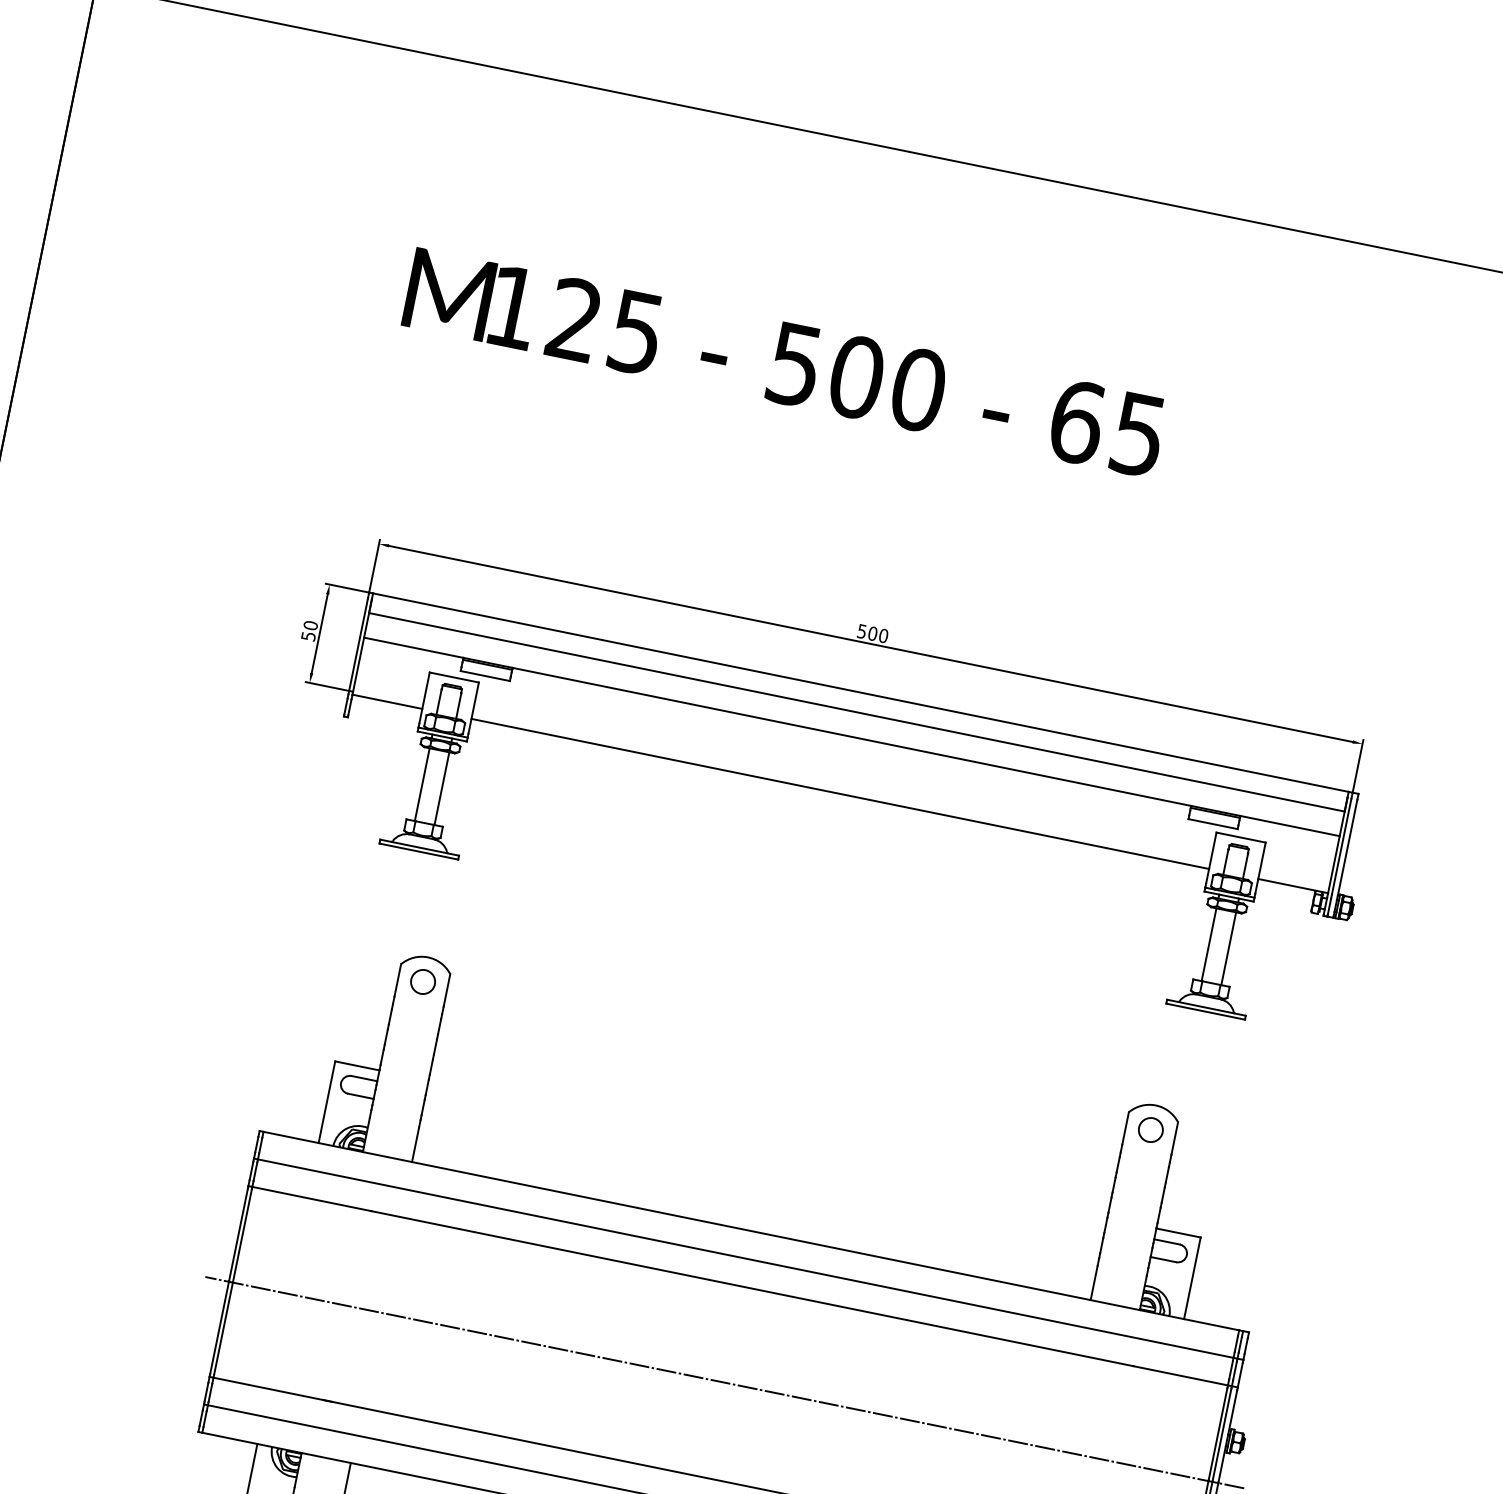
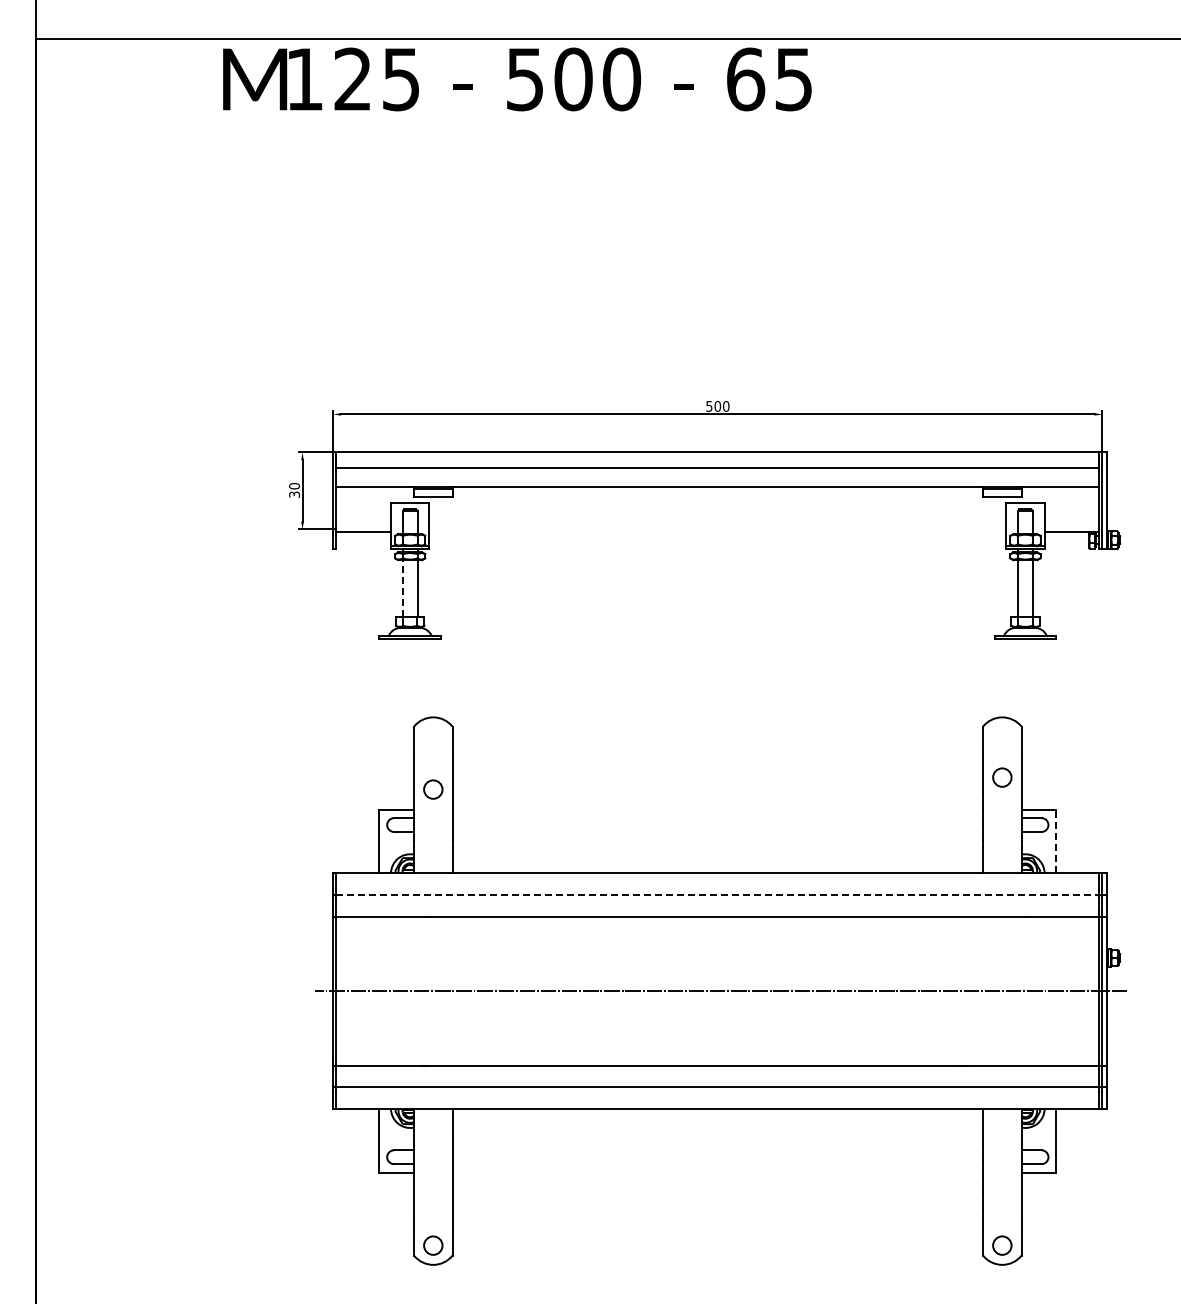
text: (785, 362) -> (517, 79), moved
text: (308, 636) -> (294, 494), 50 -> 30
line: (422, 784) -> (402, 588), solid -> dashed
line: (839, 793) -> (717, 531), removed
circle: (423, 981) -> (433, 789), moved
circle: (1151, 1129) -> (1002, 777), moved
line: (746, 1259) -> (718, 895), solid -> dashed
line: (1192, 1278) -> (1056, 841), solid -> dashed

